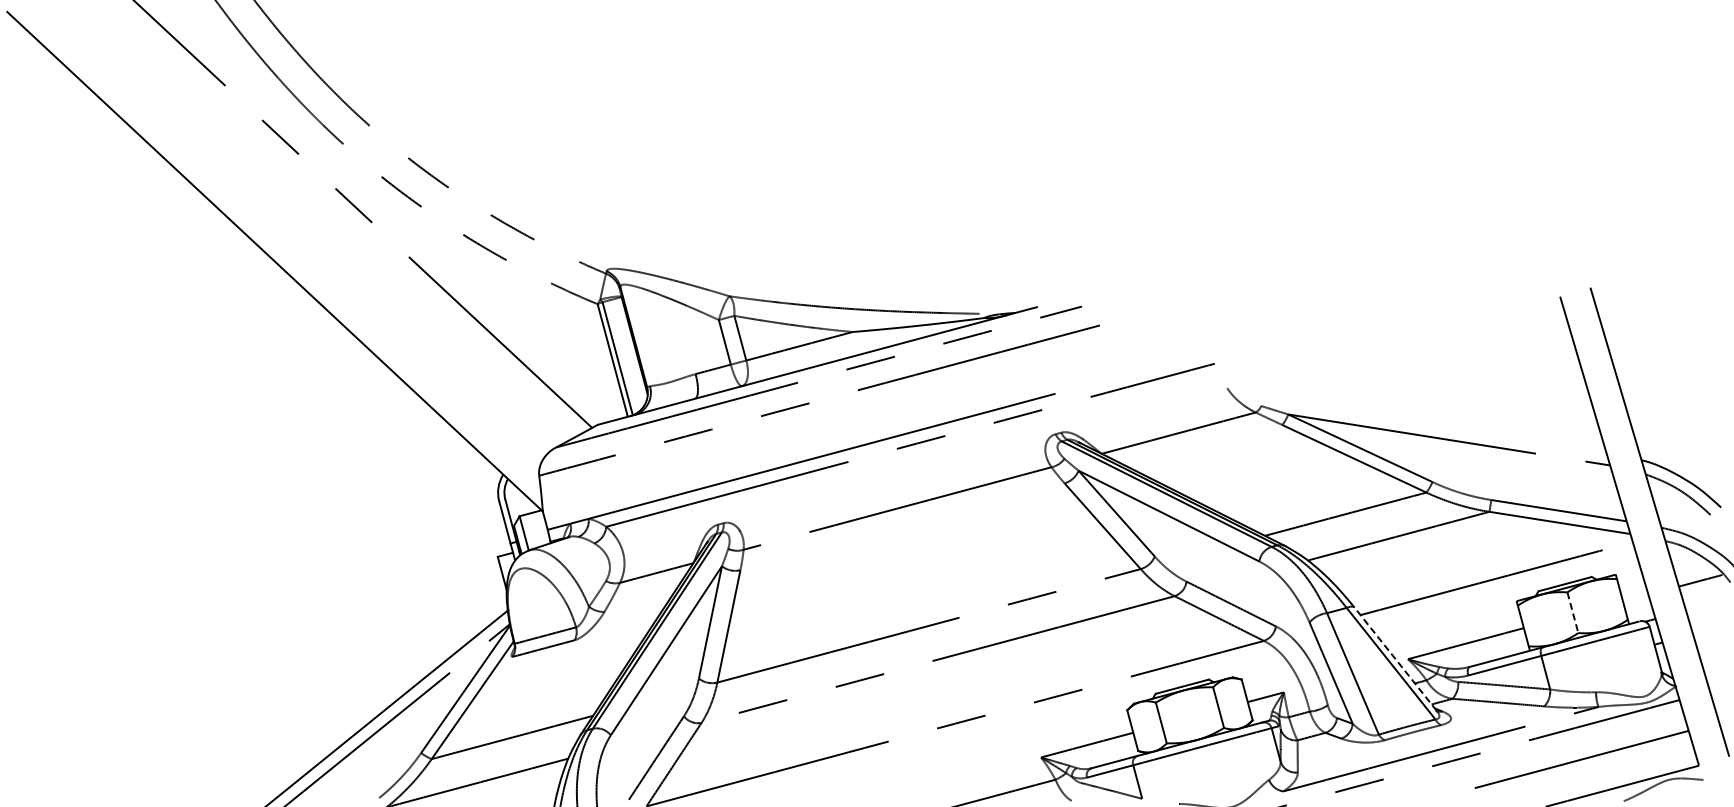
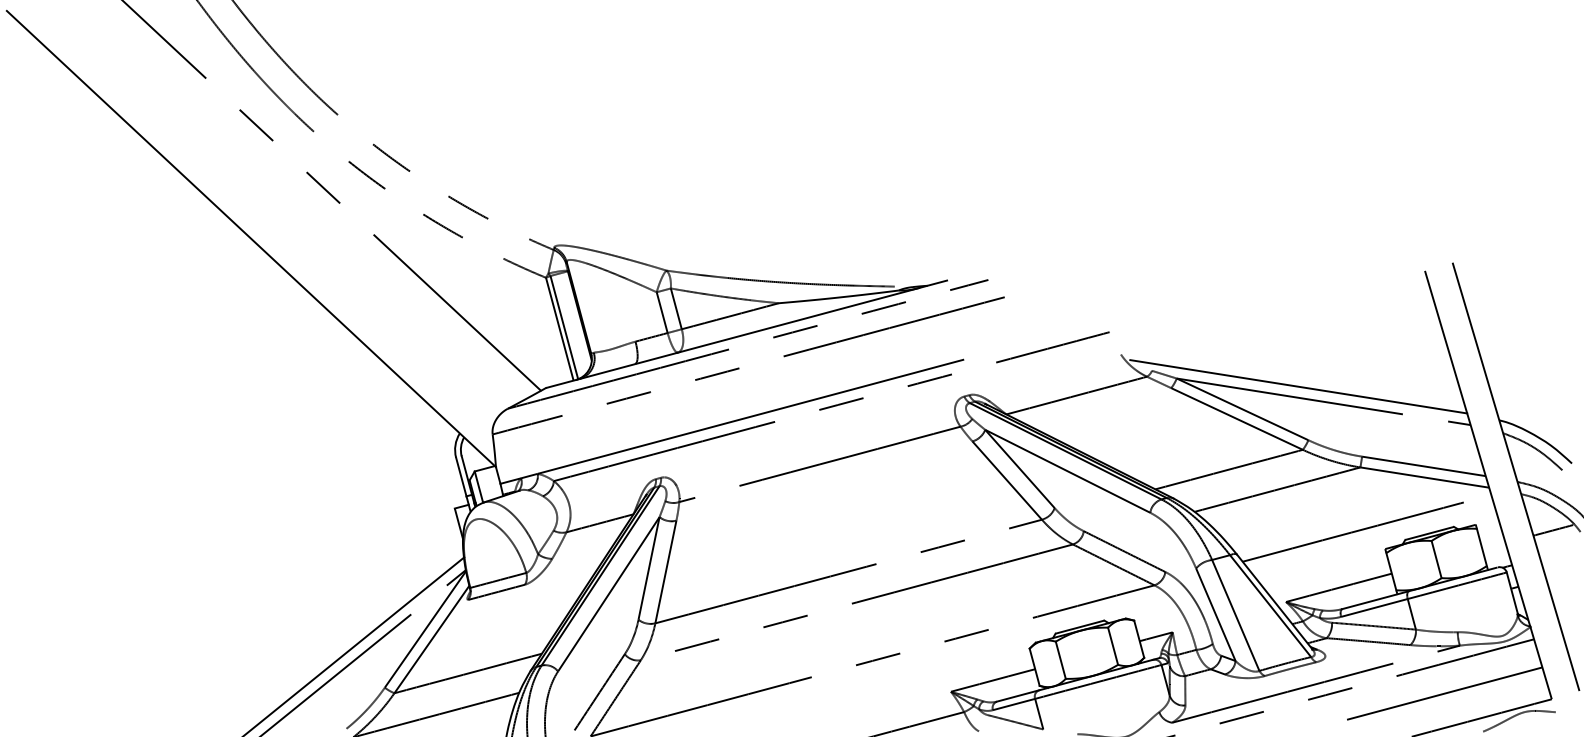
line: (1421, 423) -> (1298, 386), added
line: (1573, 613) -> (1437, 560), dashed -> solid
line: (1395, 658) -> (1274, 601), dashed -> solid

